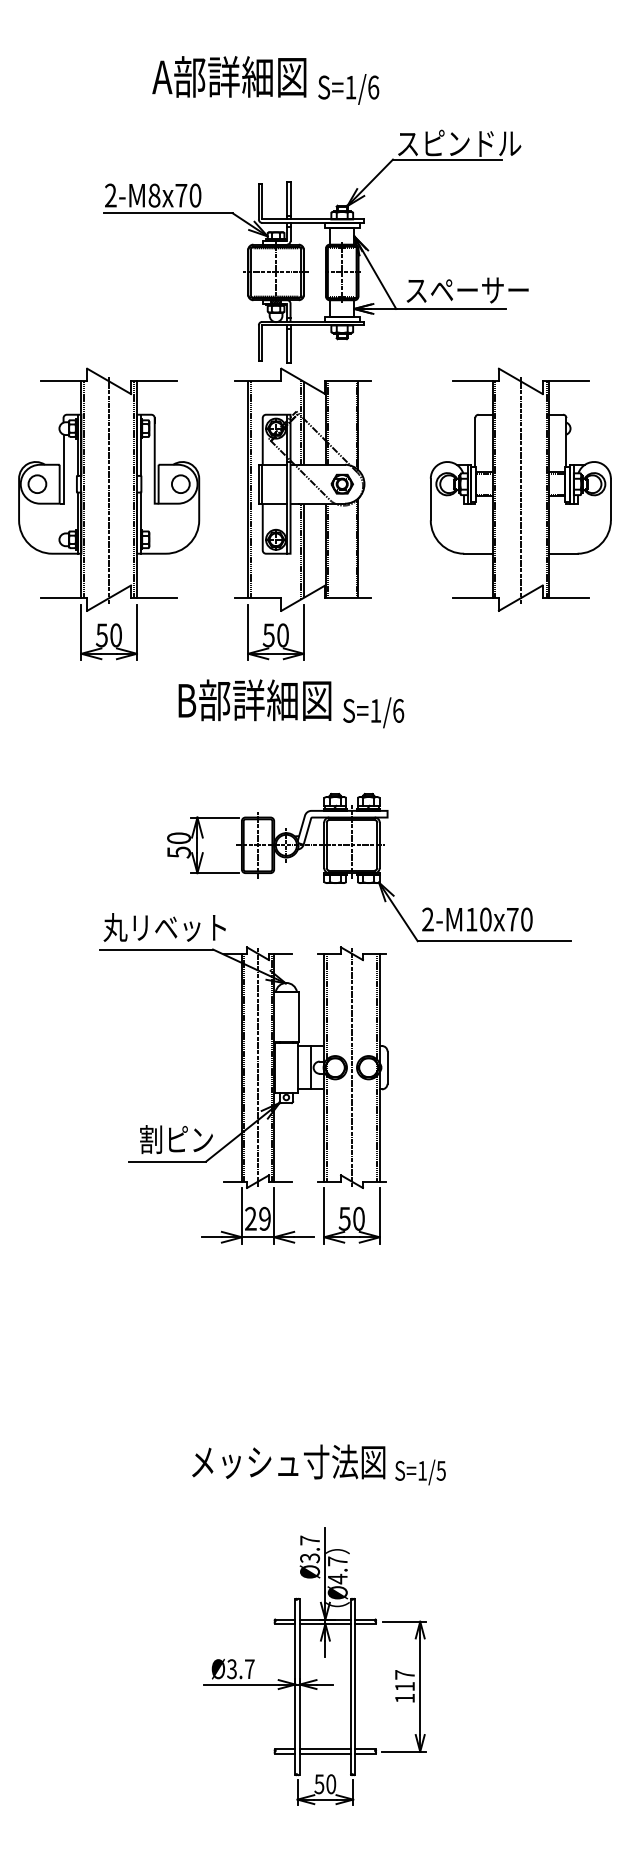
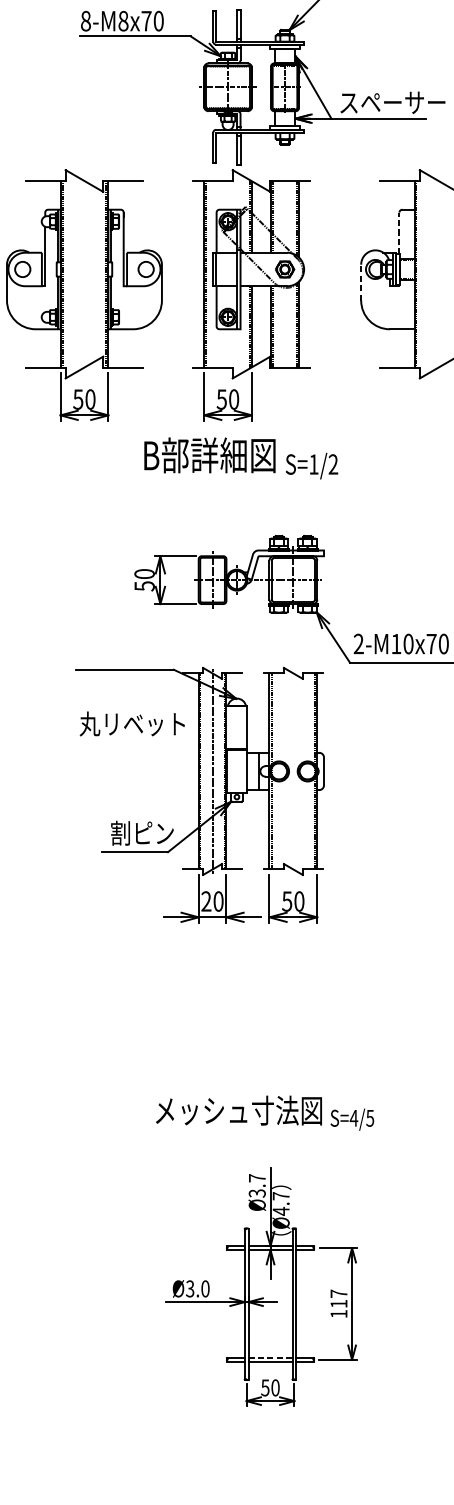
text: (110, 195) -> (85, 21), 2-M8x70 -> 8-M8x70
line: (475, 441) -> (399, 232), solid -> dashed
line: (109, 489) -> (84, 274), removed
line: (520, 489) -> (438, 274), removed
line: (430, 499) -> (360, 282), solid -> dashed
text: (398, 710) -> (333, 464), S=1/6 -> S=1/2
text: (164, 927) -> (132, 723), moved
line: (351, 1067) -> (292, 771), removed
text: (264, 1218) -> (218, 901), 29 -> 20
text: (422, 1470) -> (354, 1117), S=1/5 -> S=4/5
text: (249, 1669) -> (205, 1289), Ø3.7 -> Ø3.0
line: (325, 1749) -> (270, 1358), solid -> dashed

